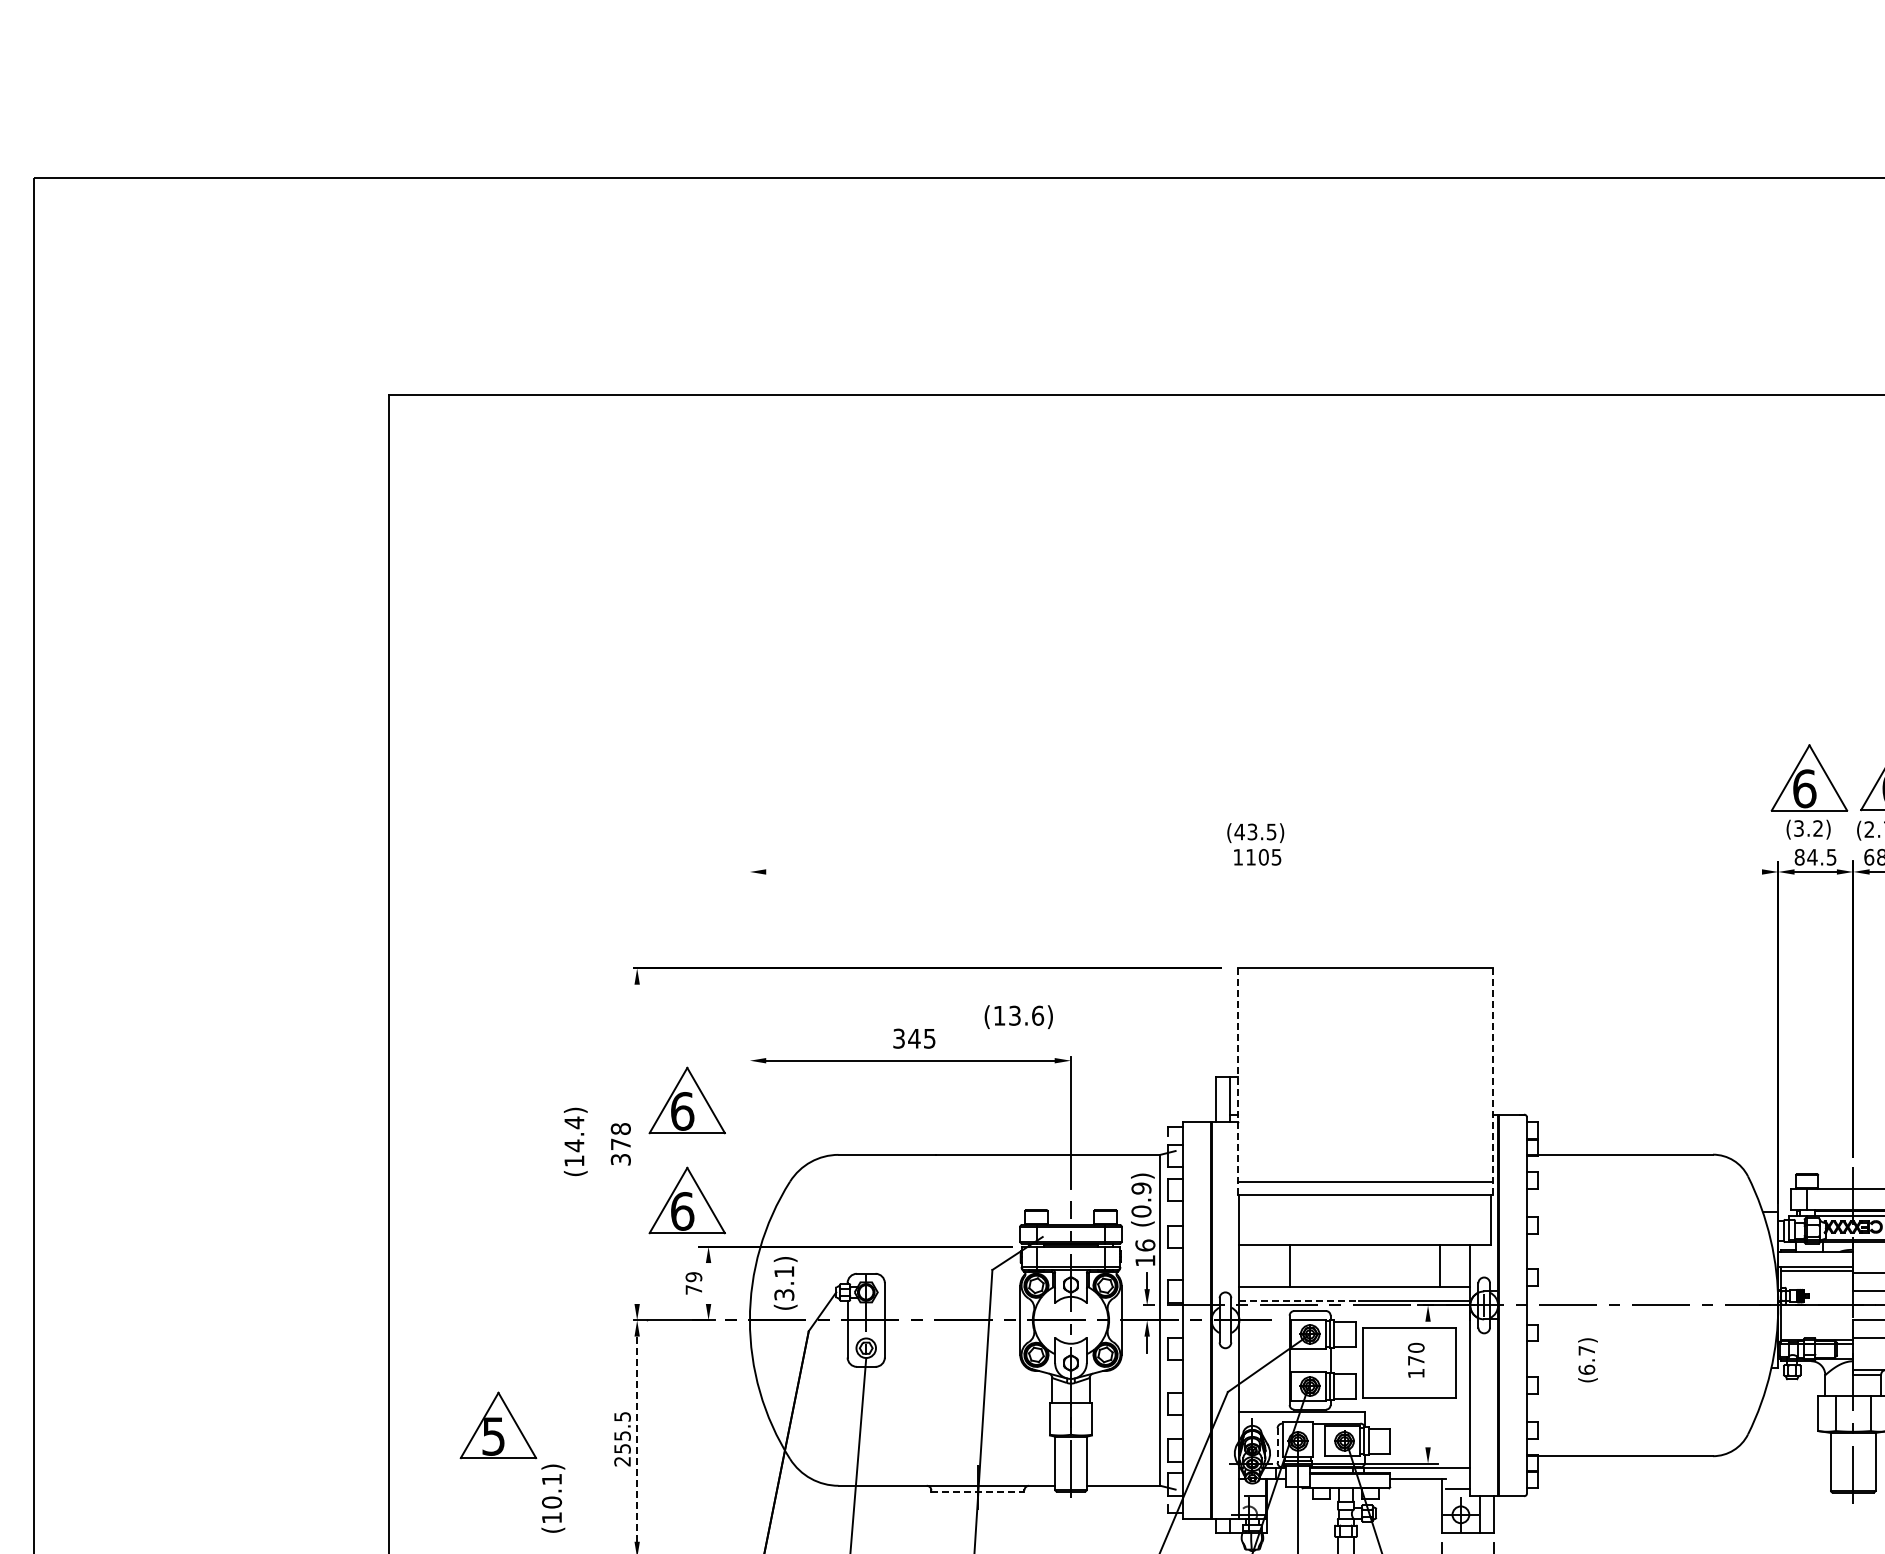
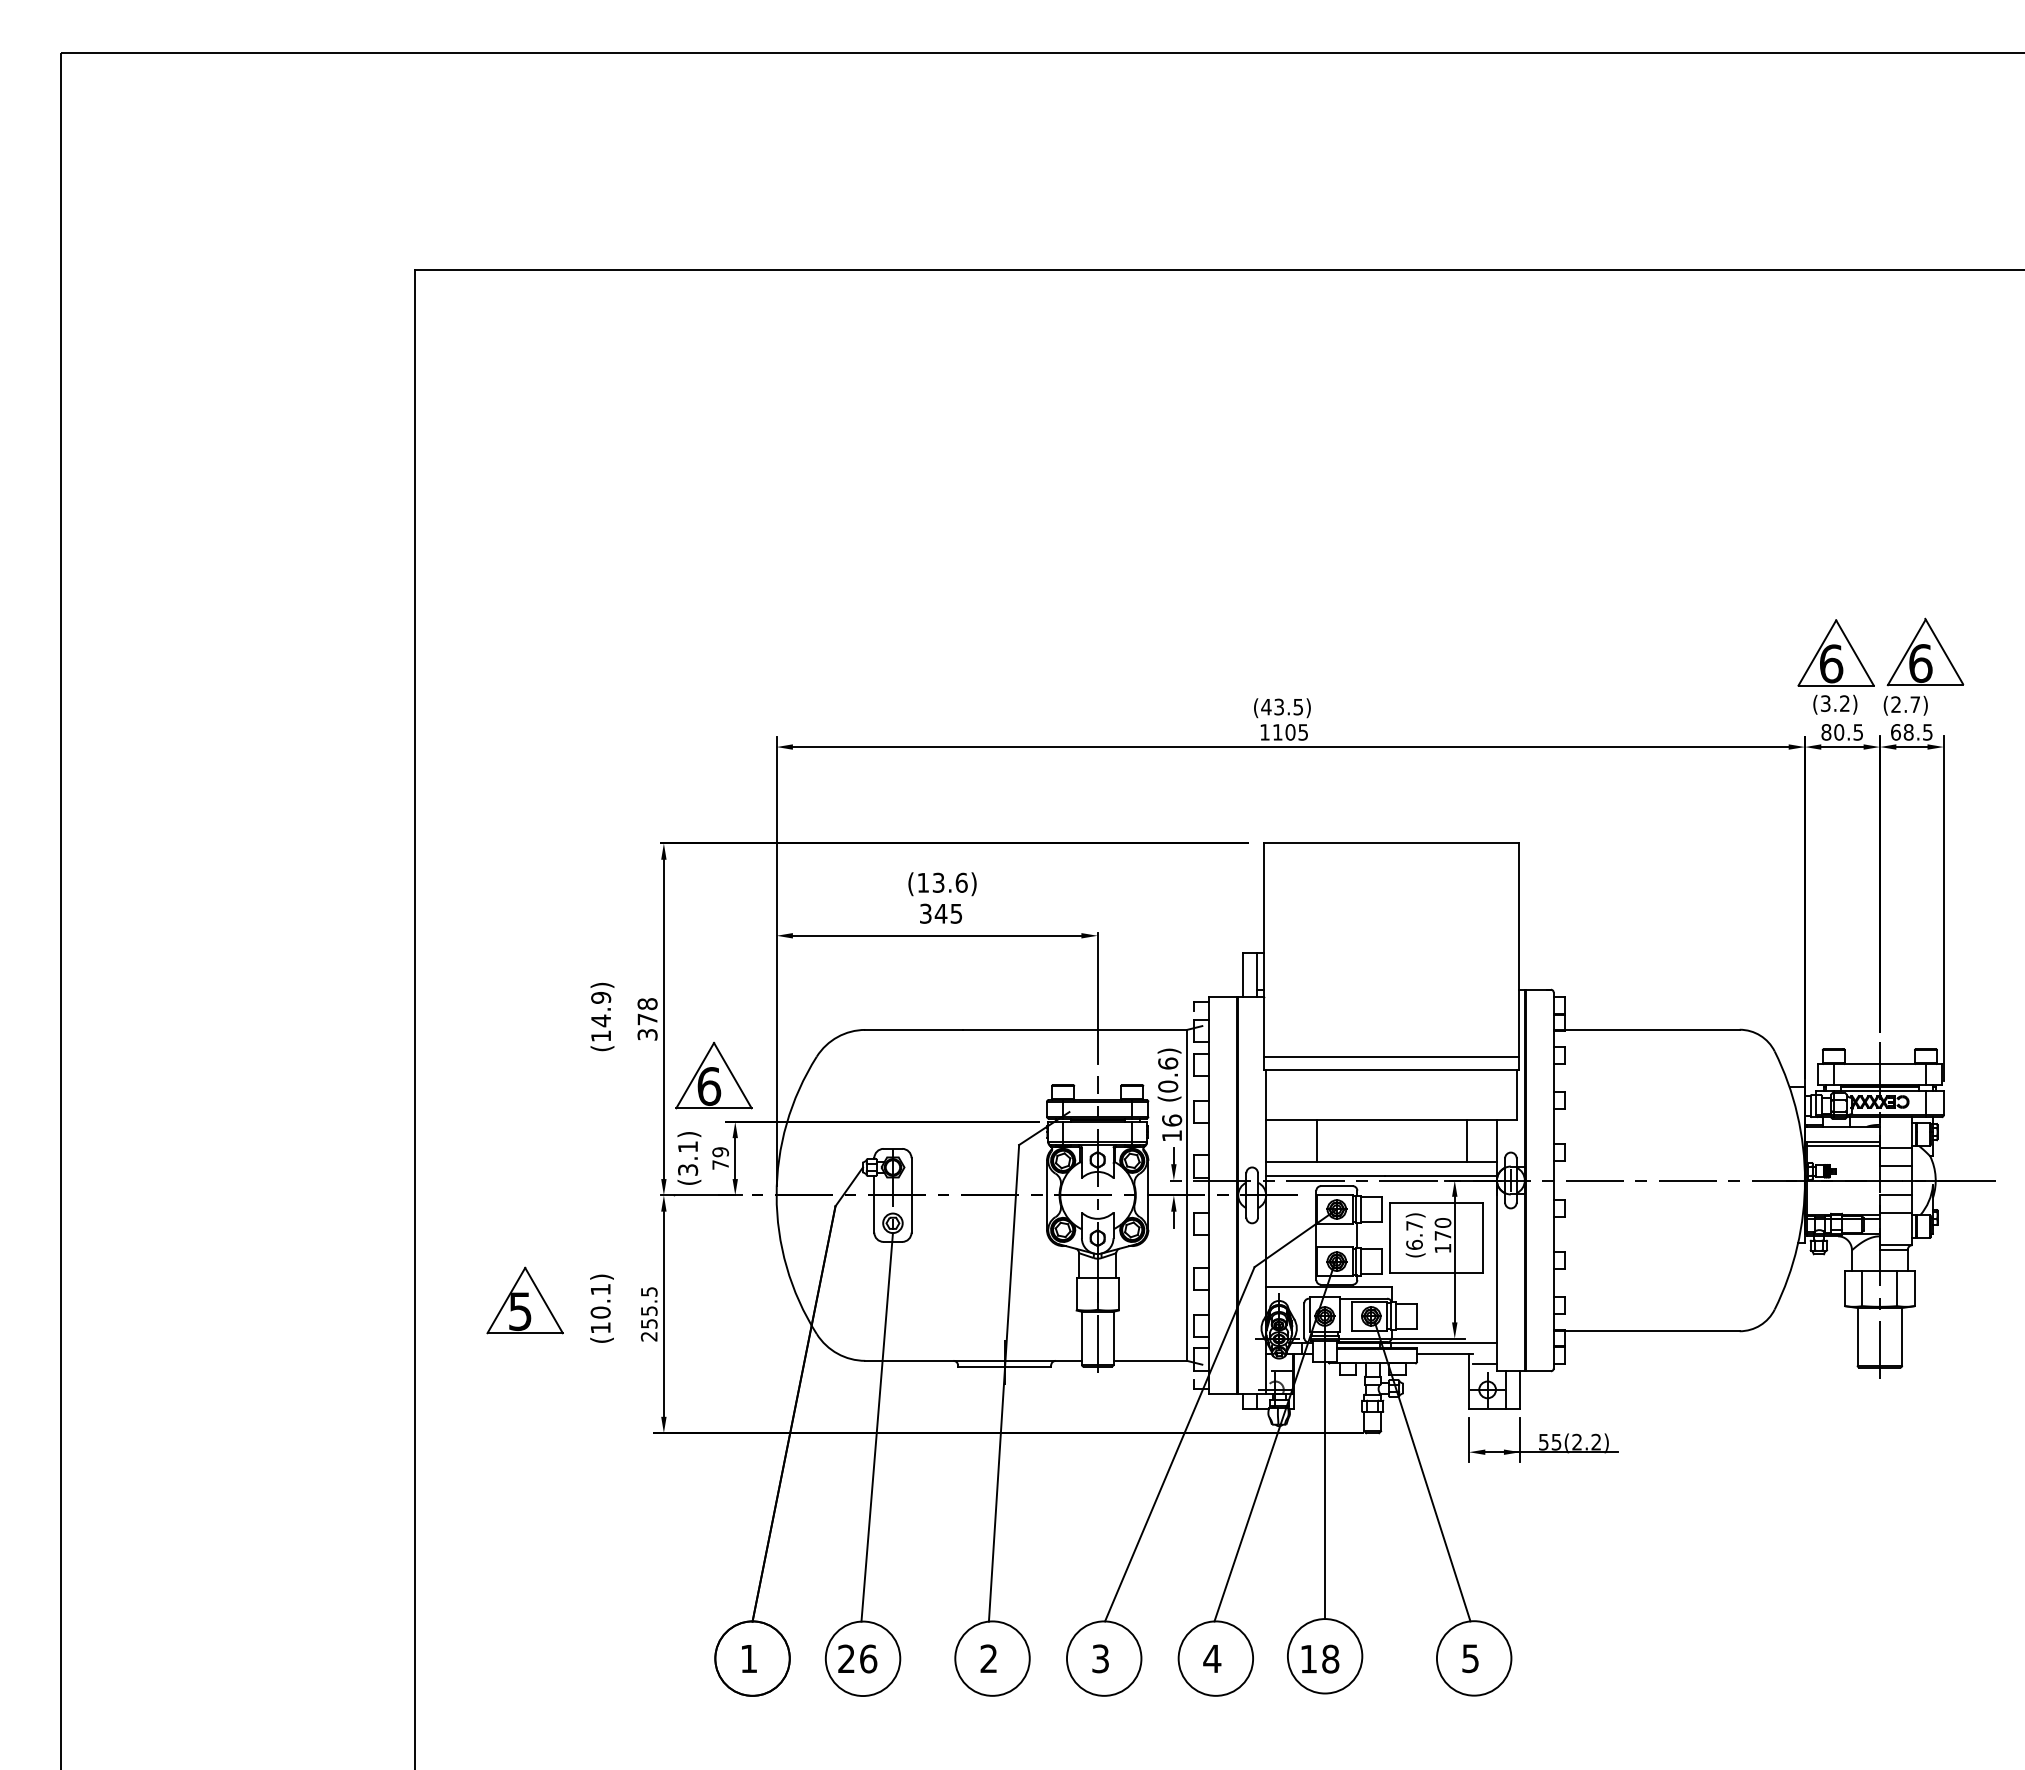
text: (1811, 857) -> (1838, 732), 84.5 -> 80.5
line: (1263, 872) -> (1290, 747), added
text: (1018, 1017) -> (942, 884), moved
line: (1237, 1082) -> (1264, 957), dashed -> solid
line: (1492, 1082) -> (1519, 957), dashed -> solid
line: (749, 1086) -> (776, 961), added
part: (686, 1100) -> (713, 975), removed
text: (574, 1122) -> (601, 997), (14.4) -> (14.9)
line: (636, 1144) -> (663, 1019), added
text: (1141, 1188) -> (1168, 1063), (0.9) -> (0.6)
line: (708, 1283) -> (735, 1158), added
text: (785, 1283) -> (689, 1158), moved
line: (1298, 1301) -> (1325, 1176), dashed -> solid
text: (1587, 1360) -> (1415, 1235), moved
line: (1427, 1384) -> (1454, 1259), added
line: (636, 1439) -> (663, 1314), dashed -> solid
line: (1277, 1446) -> (1304, 1321), dashed -> solid
line: (977, 1491) -> (1004, 1366), dashed -> solid
text: (552, 1498) -> (601, 1308), moved

